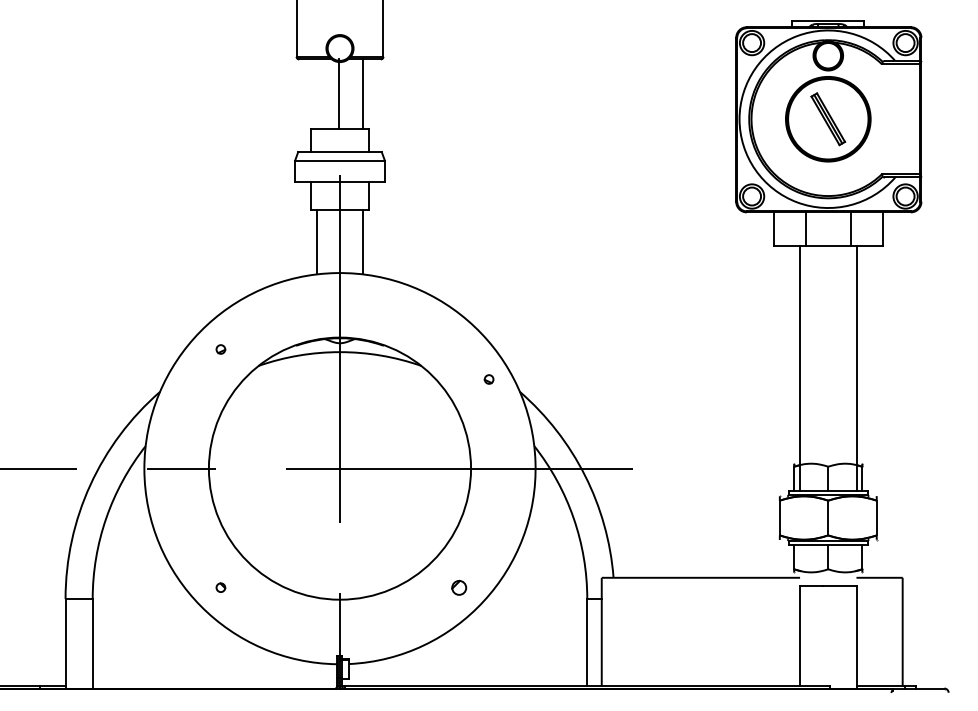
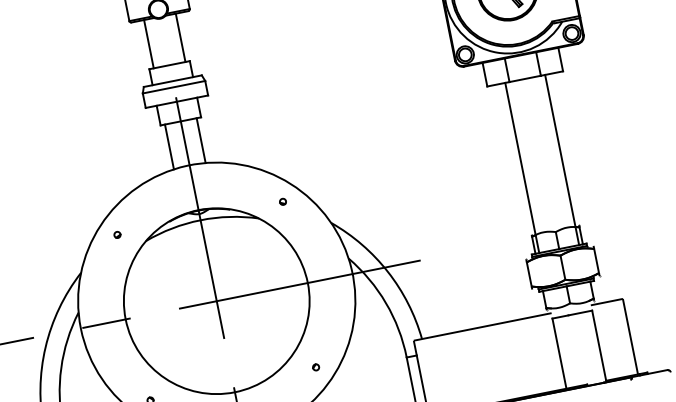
line: (339, 93) -> (149, 43), moved
part: (488, 379) -> (282, 201), moved
part: (458, 587) -> (315, 367), size x0.62

